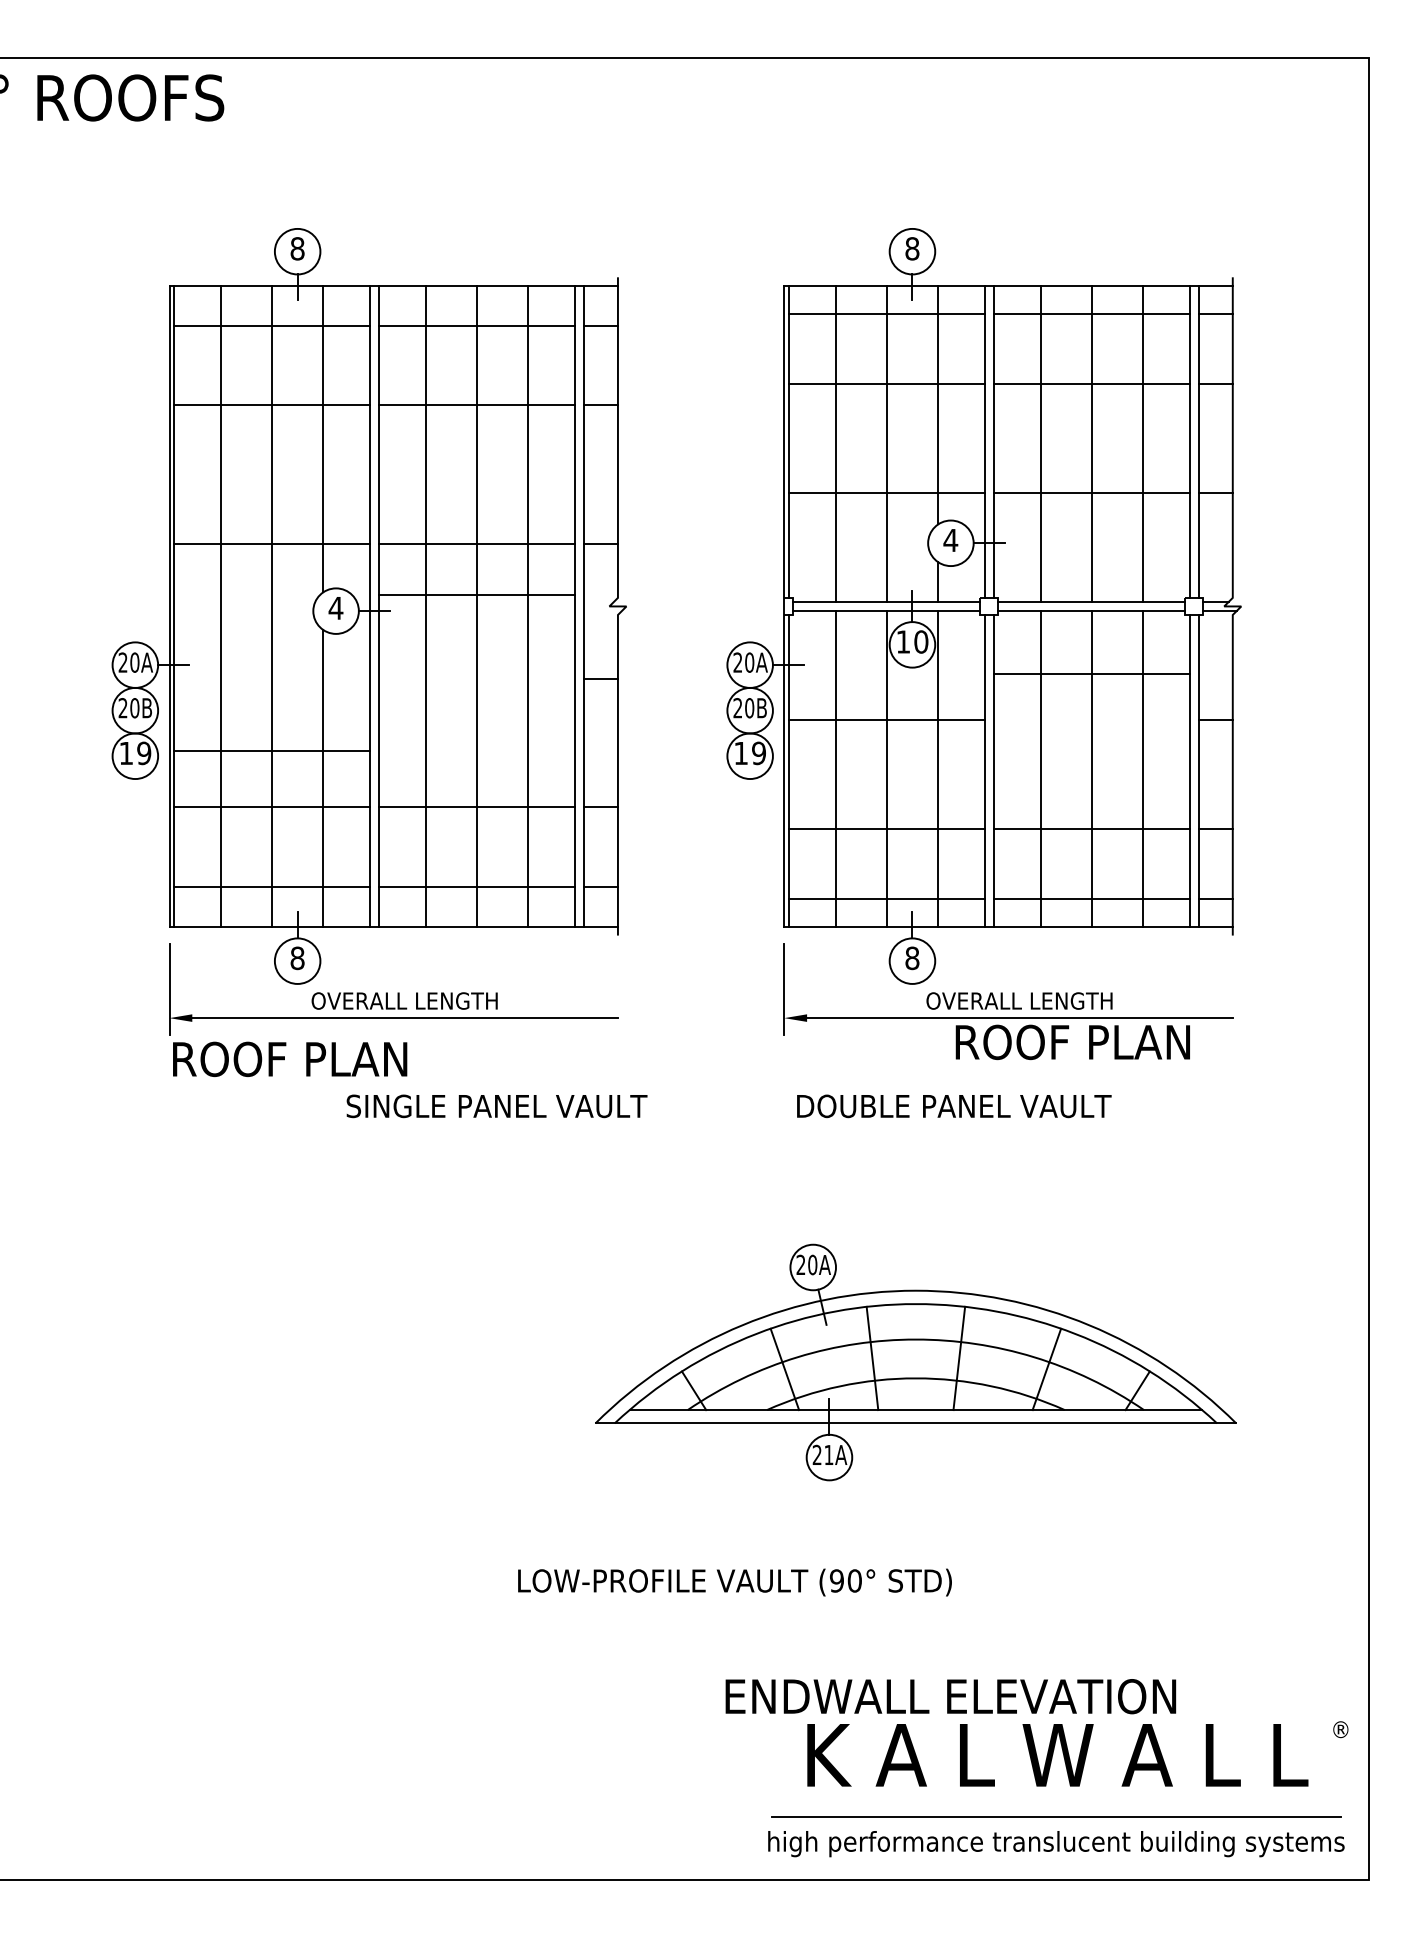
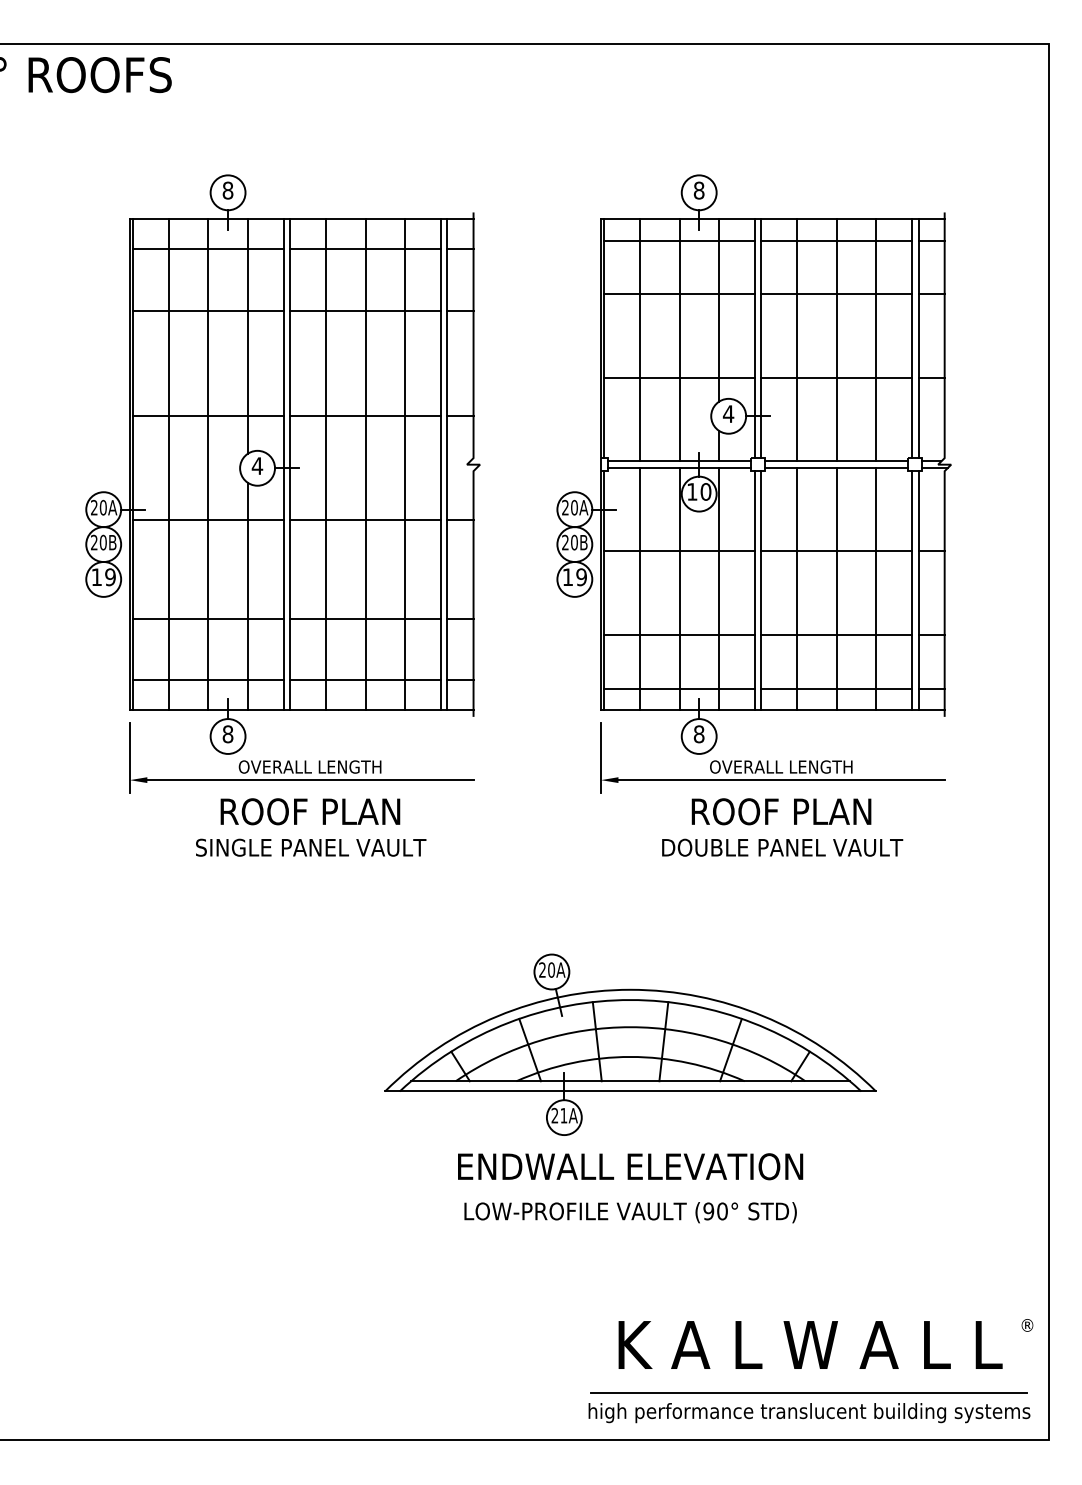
line: (476, 594) -> (365, 519), moved
line: (1091, 673) -> (836, 551), moved
line: (271, 750) -> (208, 519), moved
text: (1072, 1042) -> (781, 811), moved
text: (290, 1059) -> (310, 811), moved
text: (496, 1106) -> (310, 847), moved
text: (954, 1106) -> (782, 847), moved
part: (915, 1362) -> (630, 1044), moved
text: (734, 1582) -> (630, 1212), moved
text: (950, 1696) -> (630, 1166), moved

